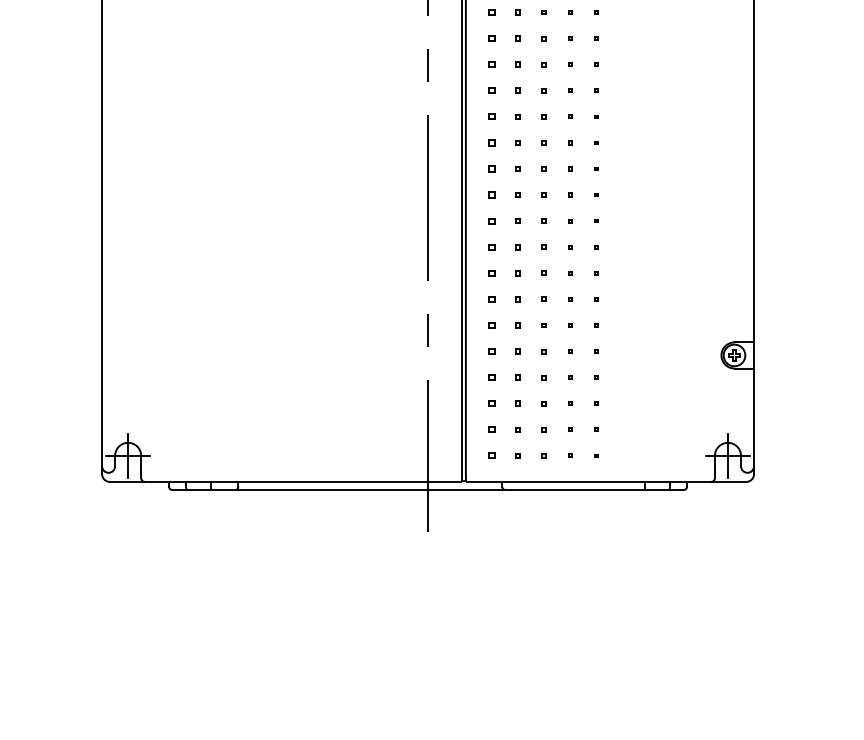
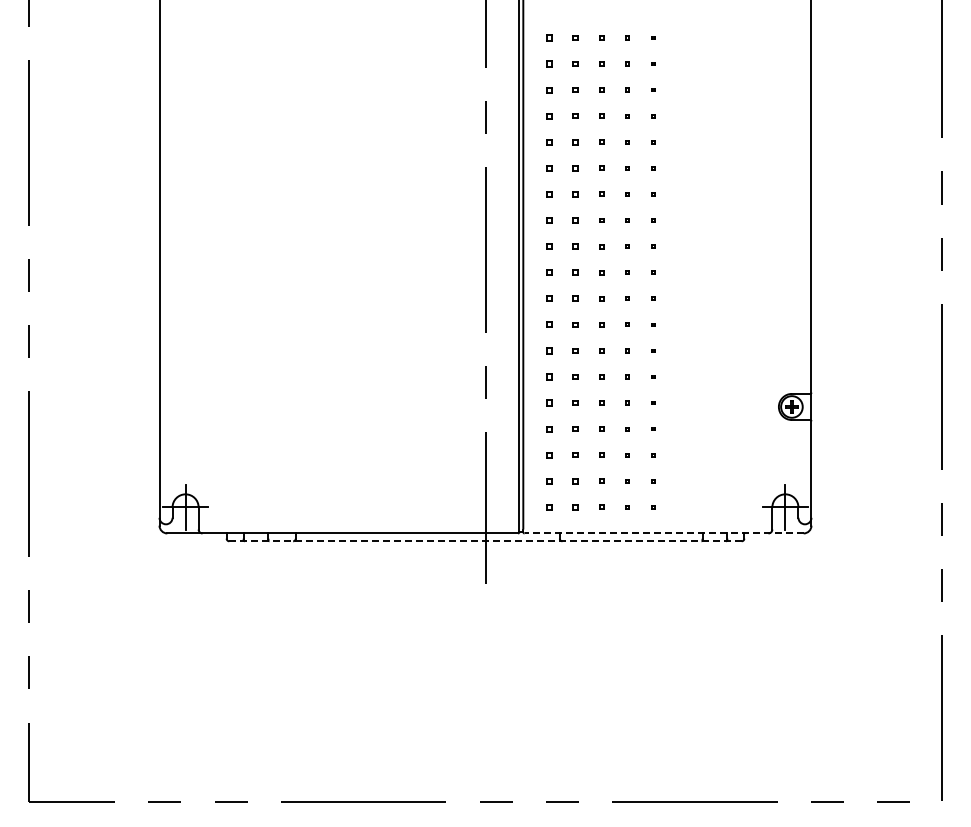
line: (607, 481) -> (664, 533), solid -> dashed
line: (429, 489) -> (486, 541), solid -> dashed

